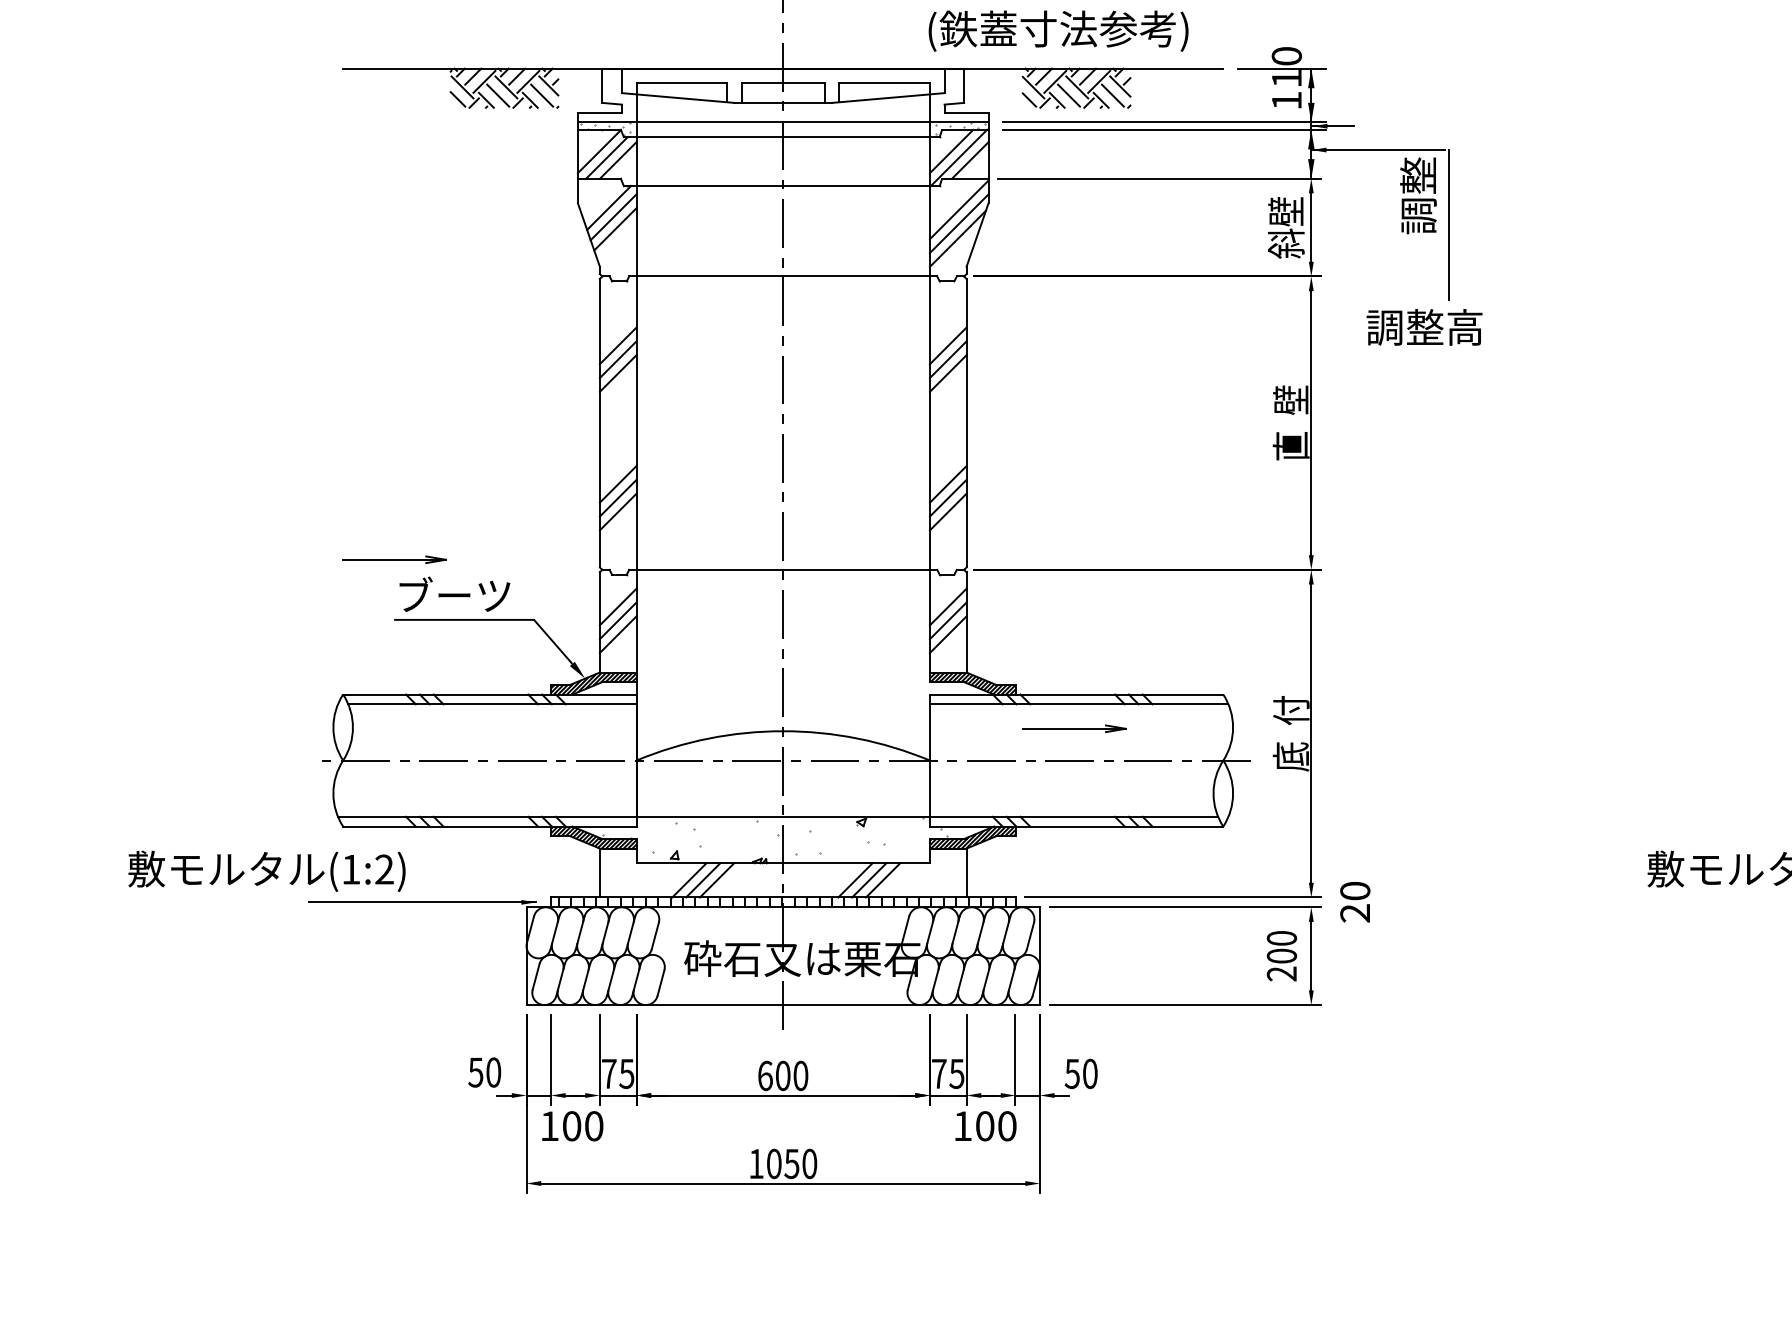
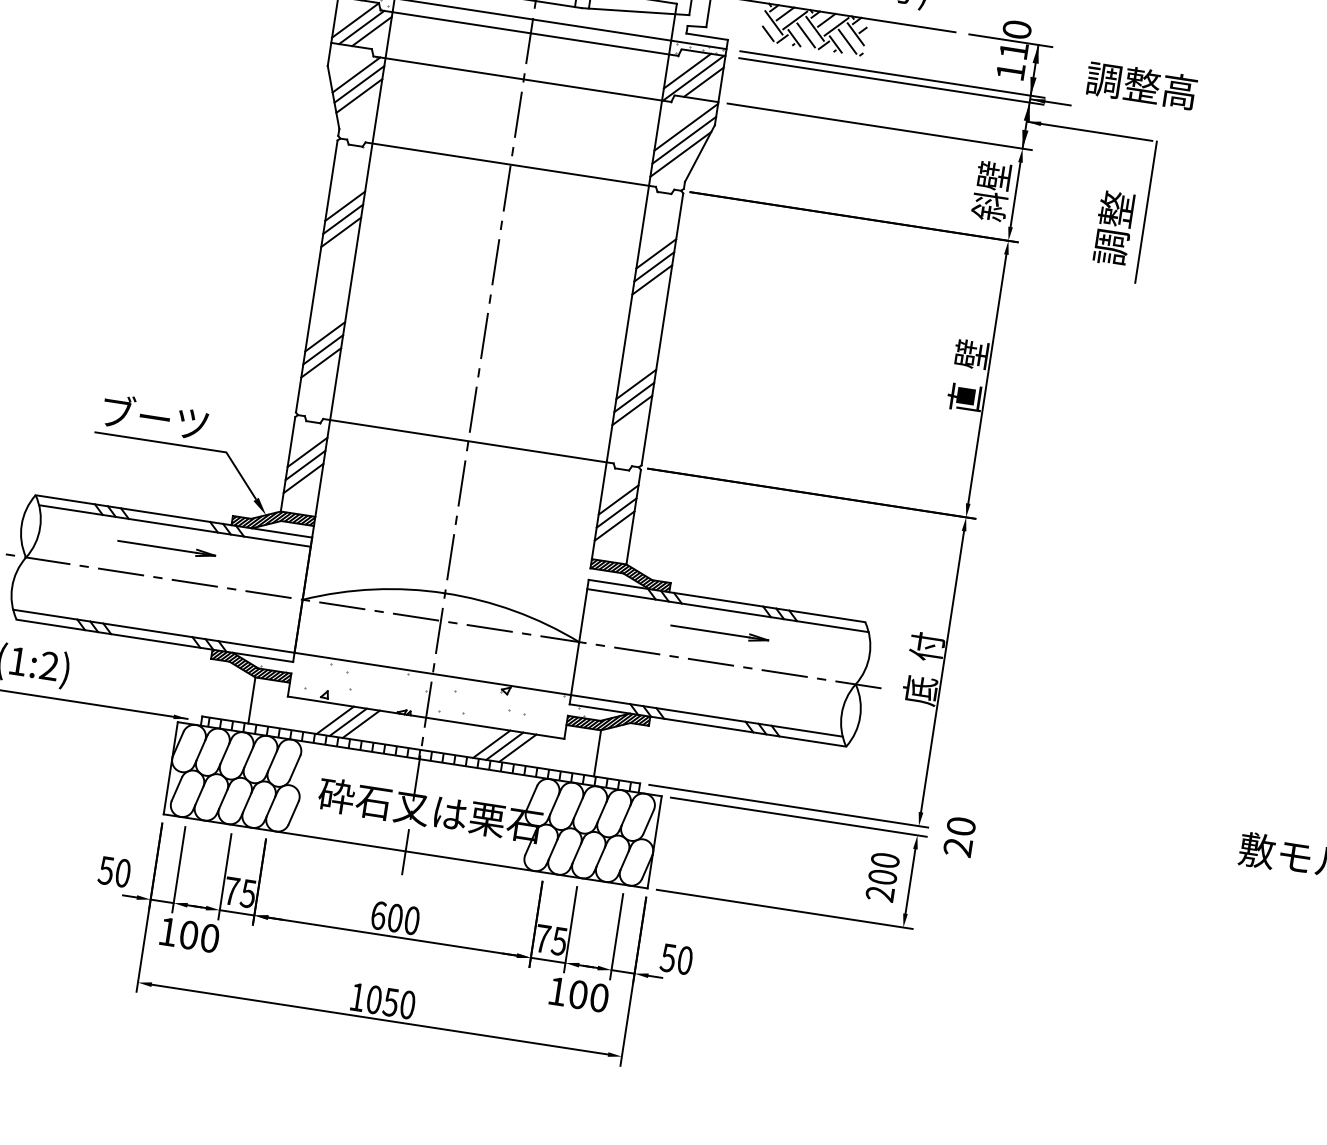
text: (1418, 195) -> (1113, 228), moved
text: (1424, 327) -> (1141, 85), moved
part: (394, 559) -> (166, 548), moved

